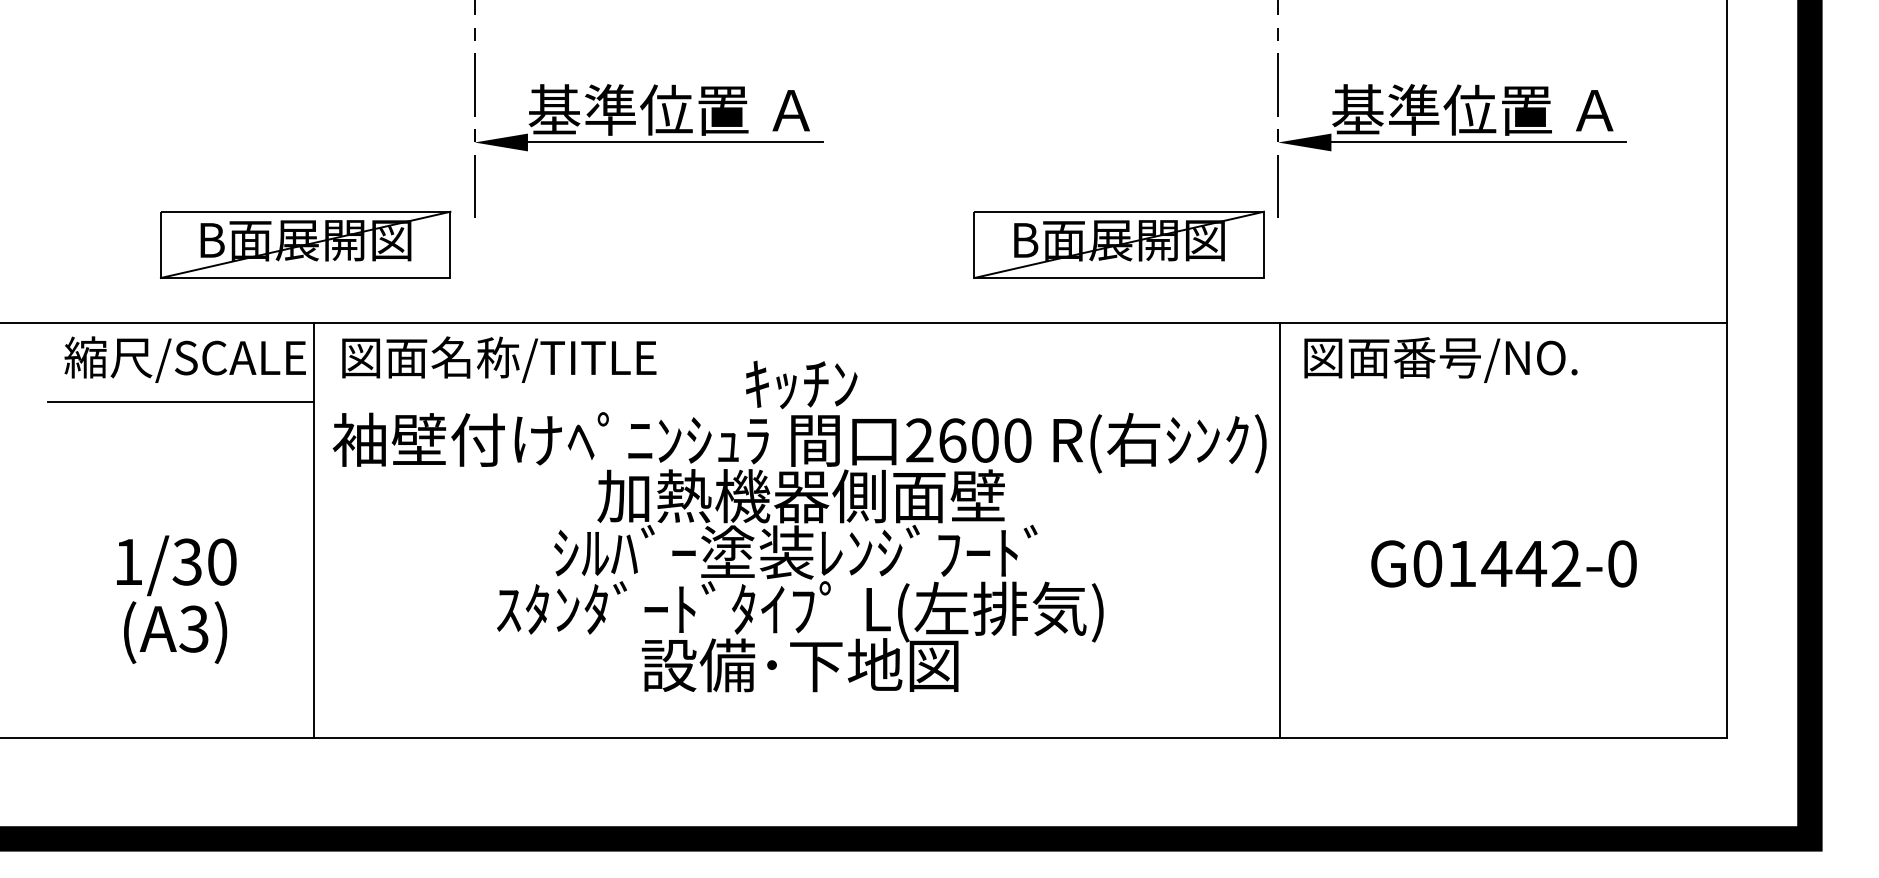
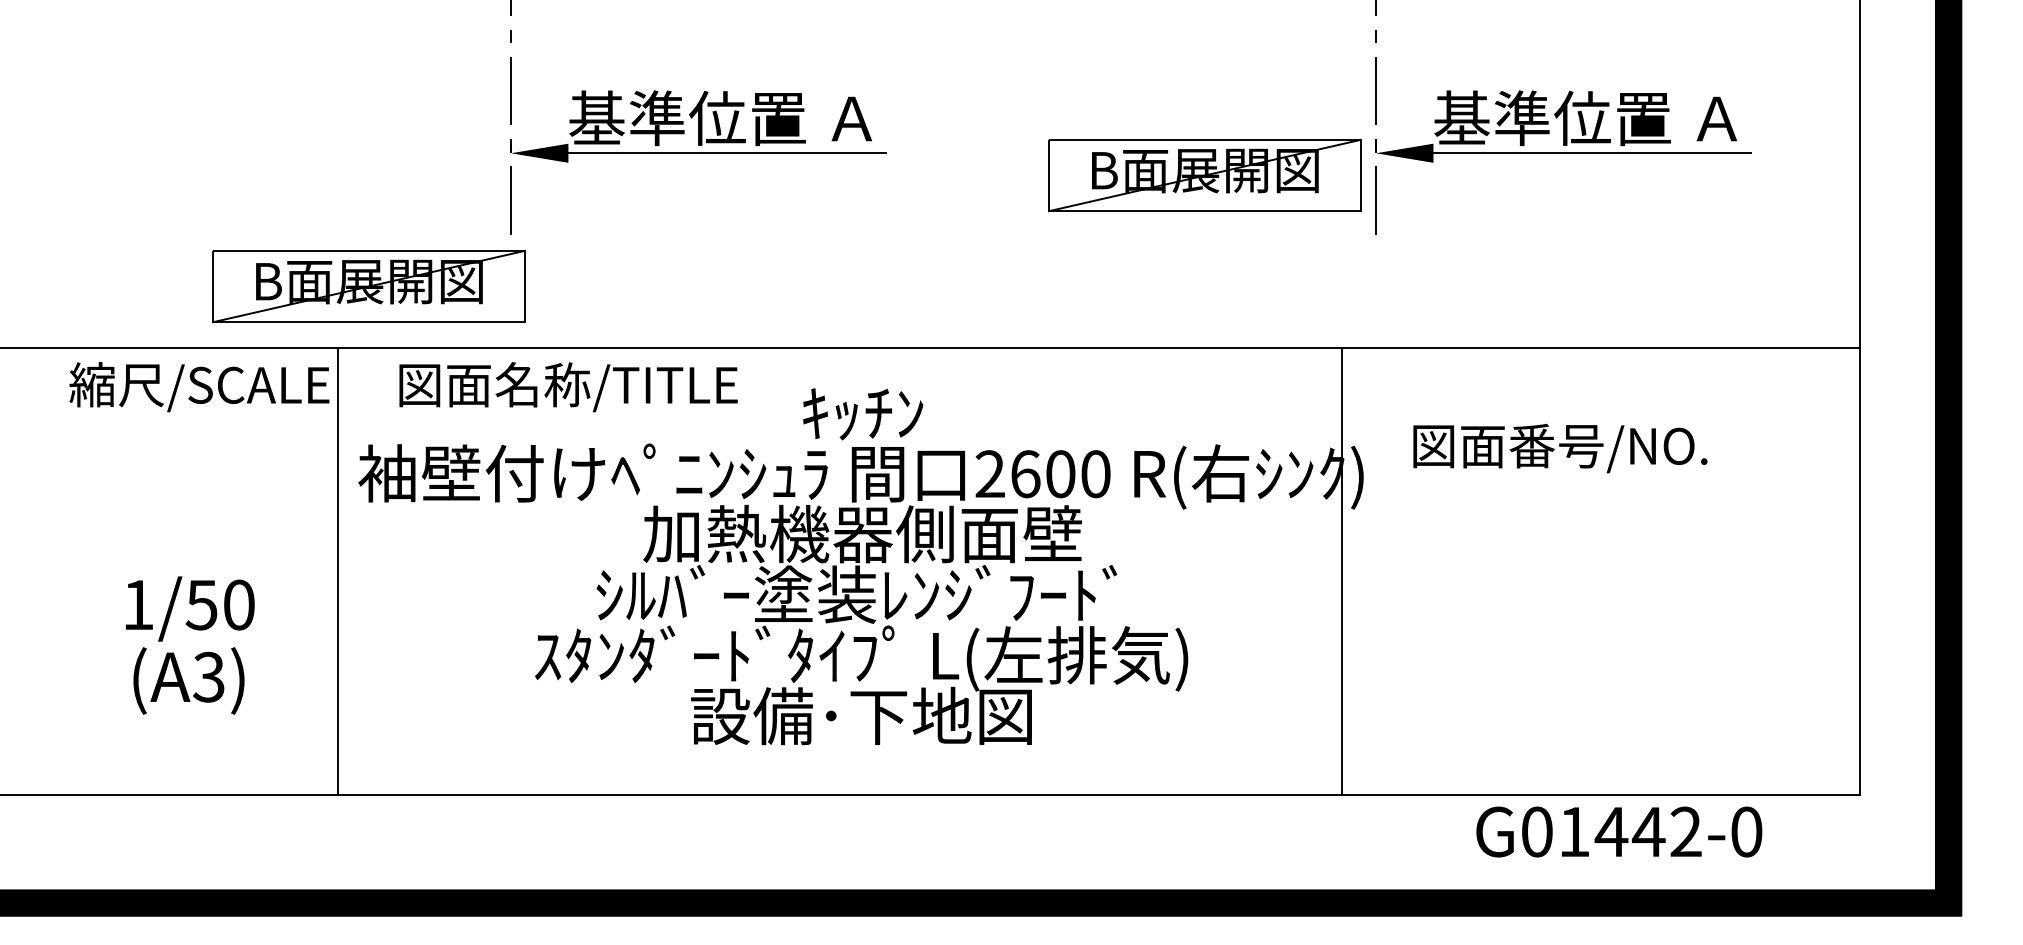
part: (305, 244) -> (368, 286), moved
part: (1118, 244) -> (1204, 175), moved
text: (499, 360) -> (568, 387), moved
text: (1441, 360) -> (1560, 448), moved
line: (181, 401) -> (195, 432), removed
line: (1280, 530) -> (1342, 570), moved
text: (187, 561) -> (201, 604), 1/30 -> 1/50
text: (1504, 563) -> (1619, 831), moved

